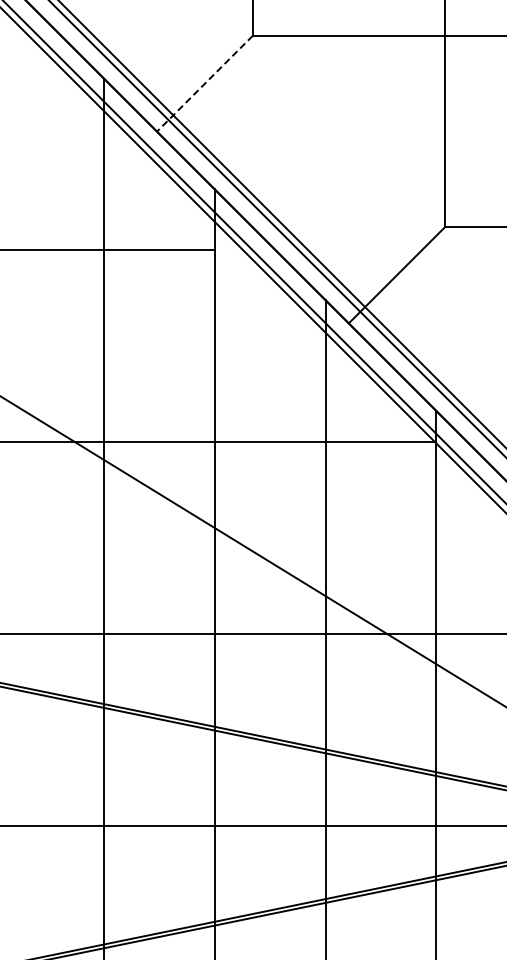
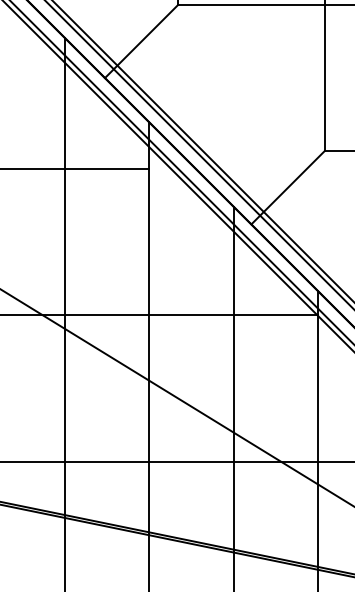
line: (205, 83) -> (142, 41), dashed -> solid

